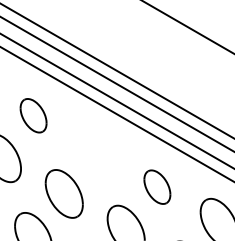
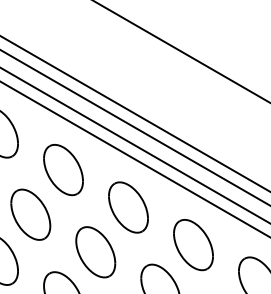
part: (33, 116) -> (63, 170), size x1.43
part: (95, 151) -> (128, 207), added
part: (157, 187) -> (193, 245), size x1.43

